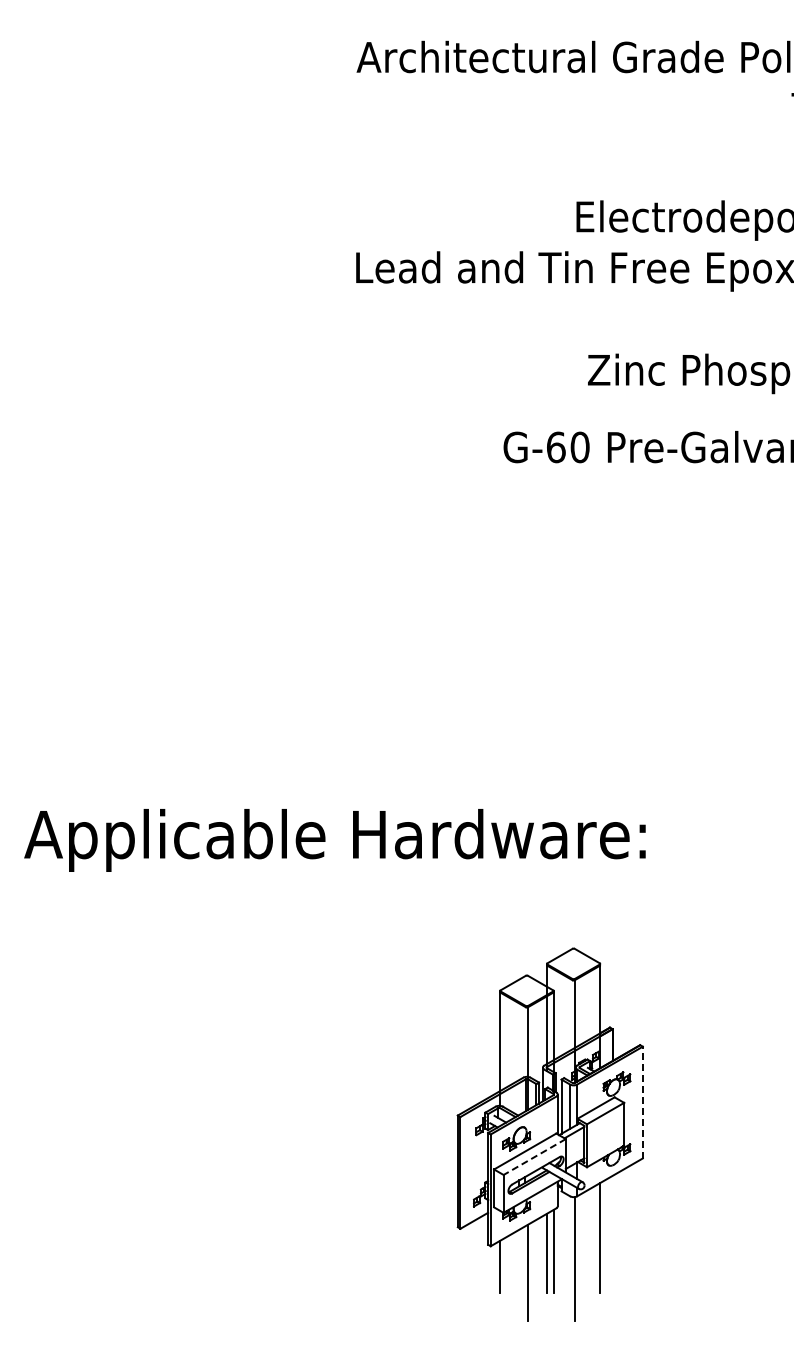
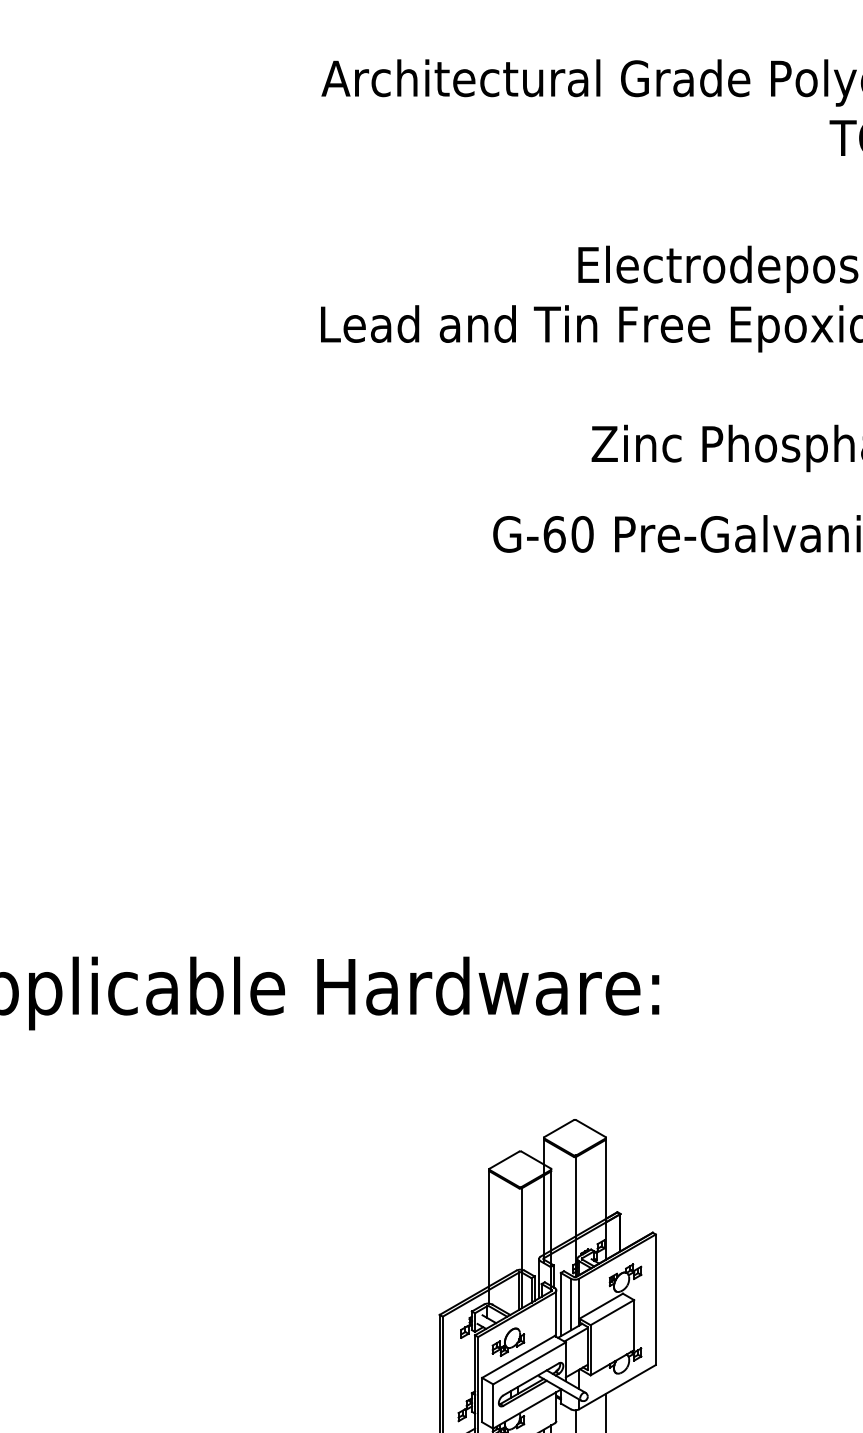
line: (642, 1102) -> (655, 1299), dashed -> solid
line: (534, 1157) -> (529, 1363), dashed -> solid

